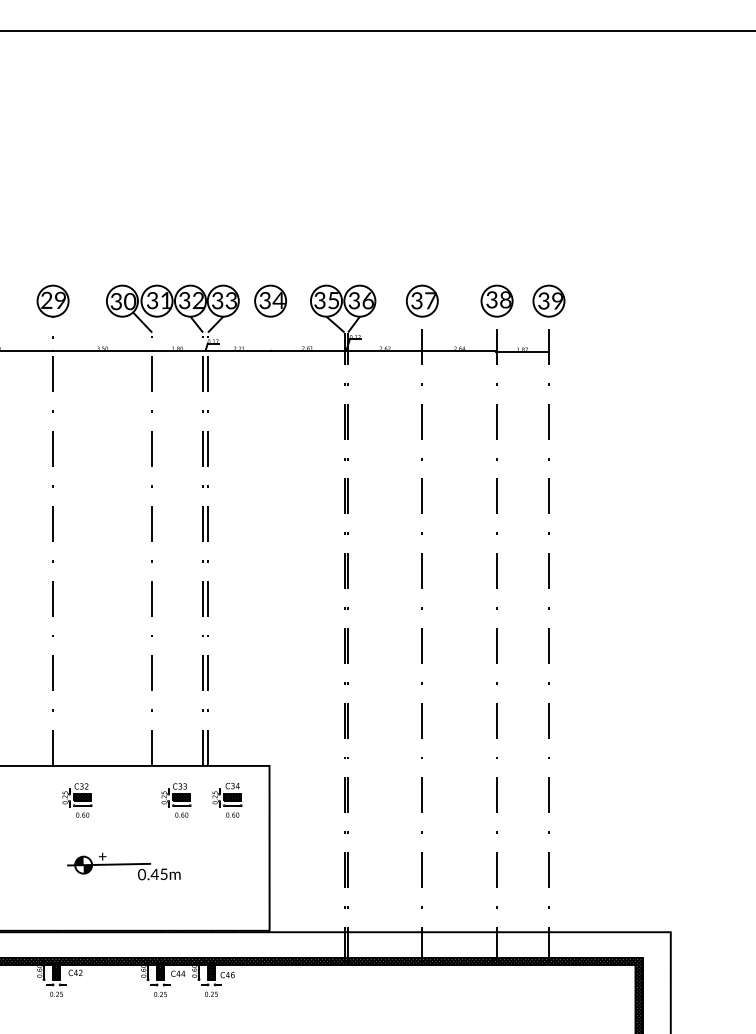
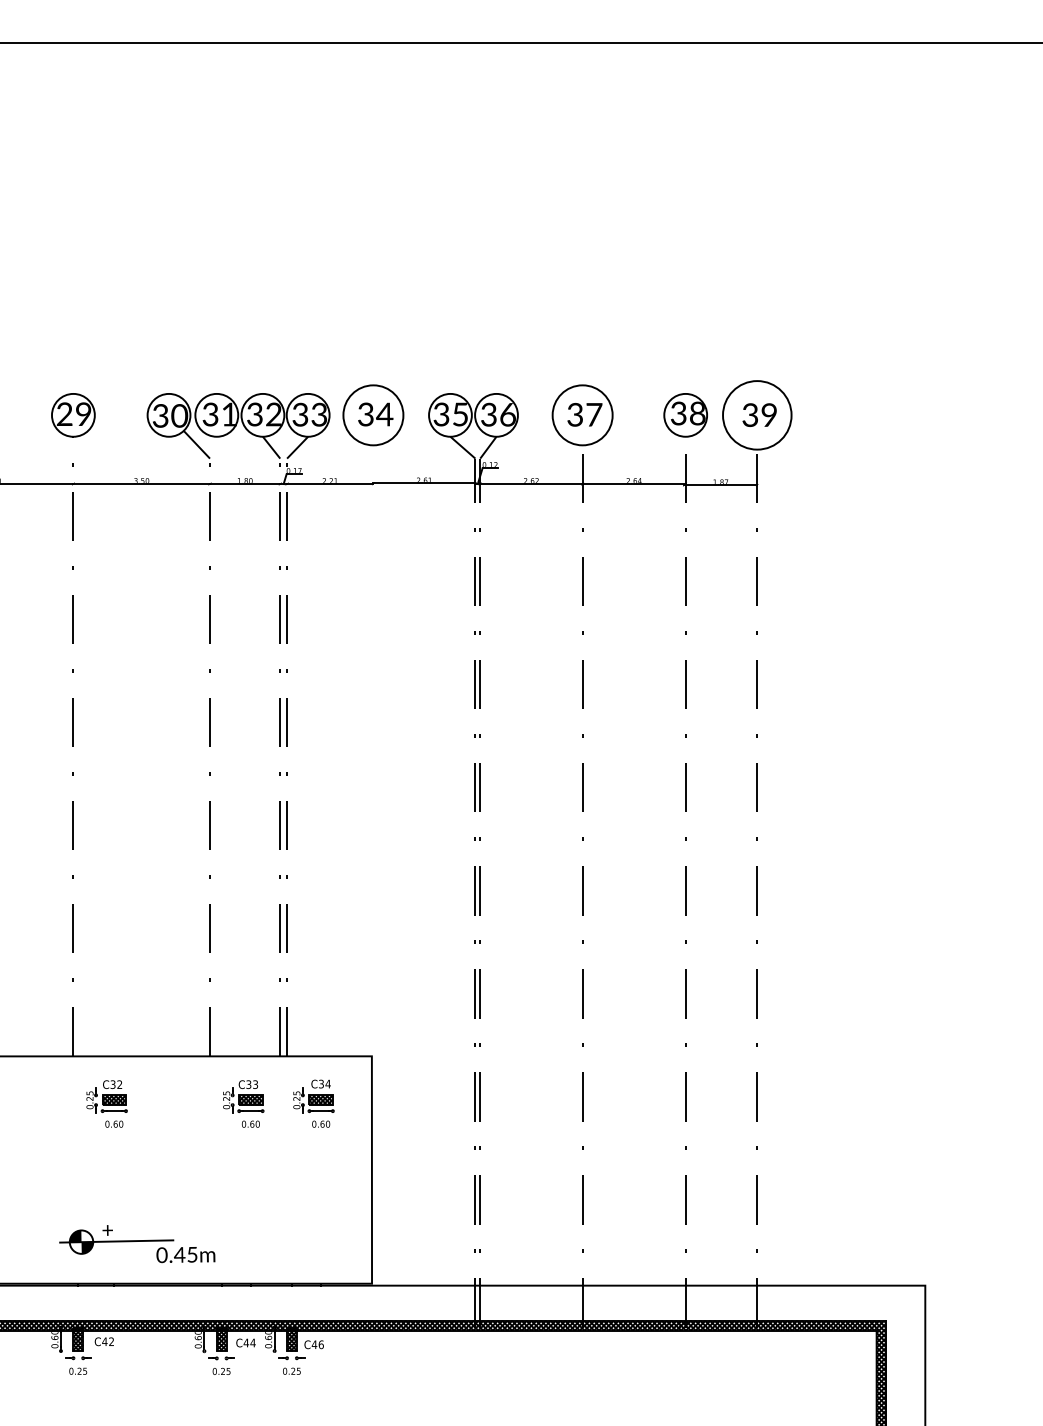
circle: (270, 300) -> (373, 414), size x1.4
circle: (422, 300) -> (582, 414), size x1.4
circle: (548, 300) -> (756, 414), size x1.6
part: (124, 866) -> (137, 1244), moved

